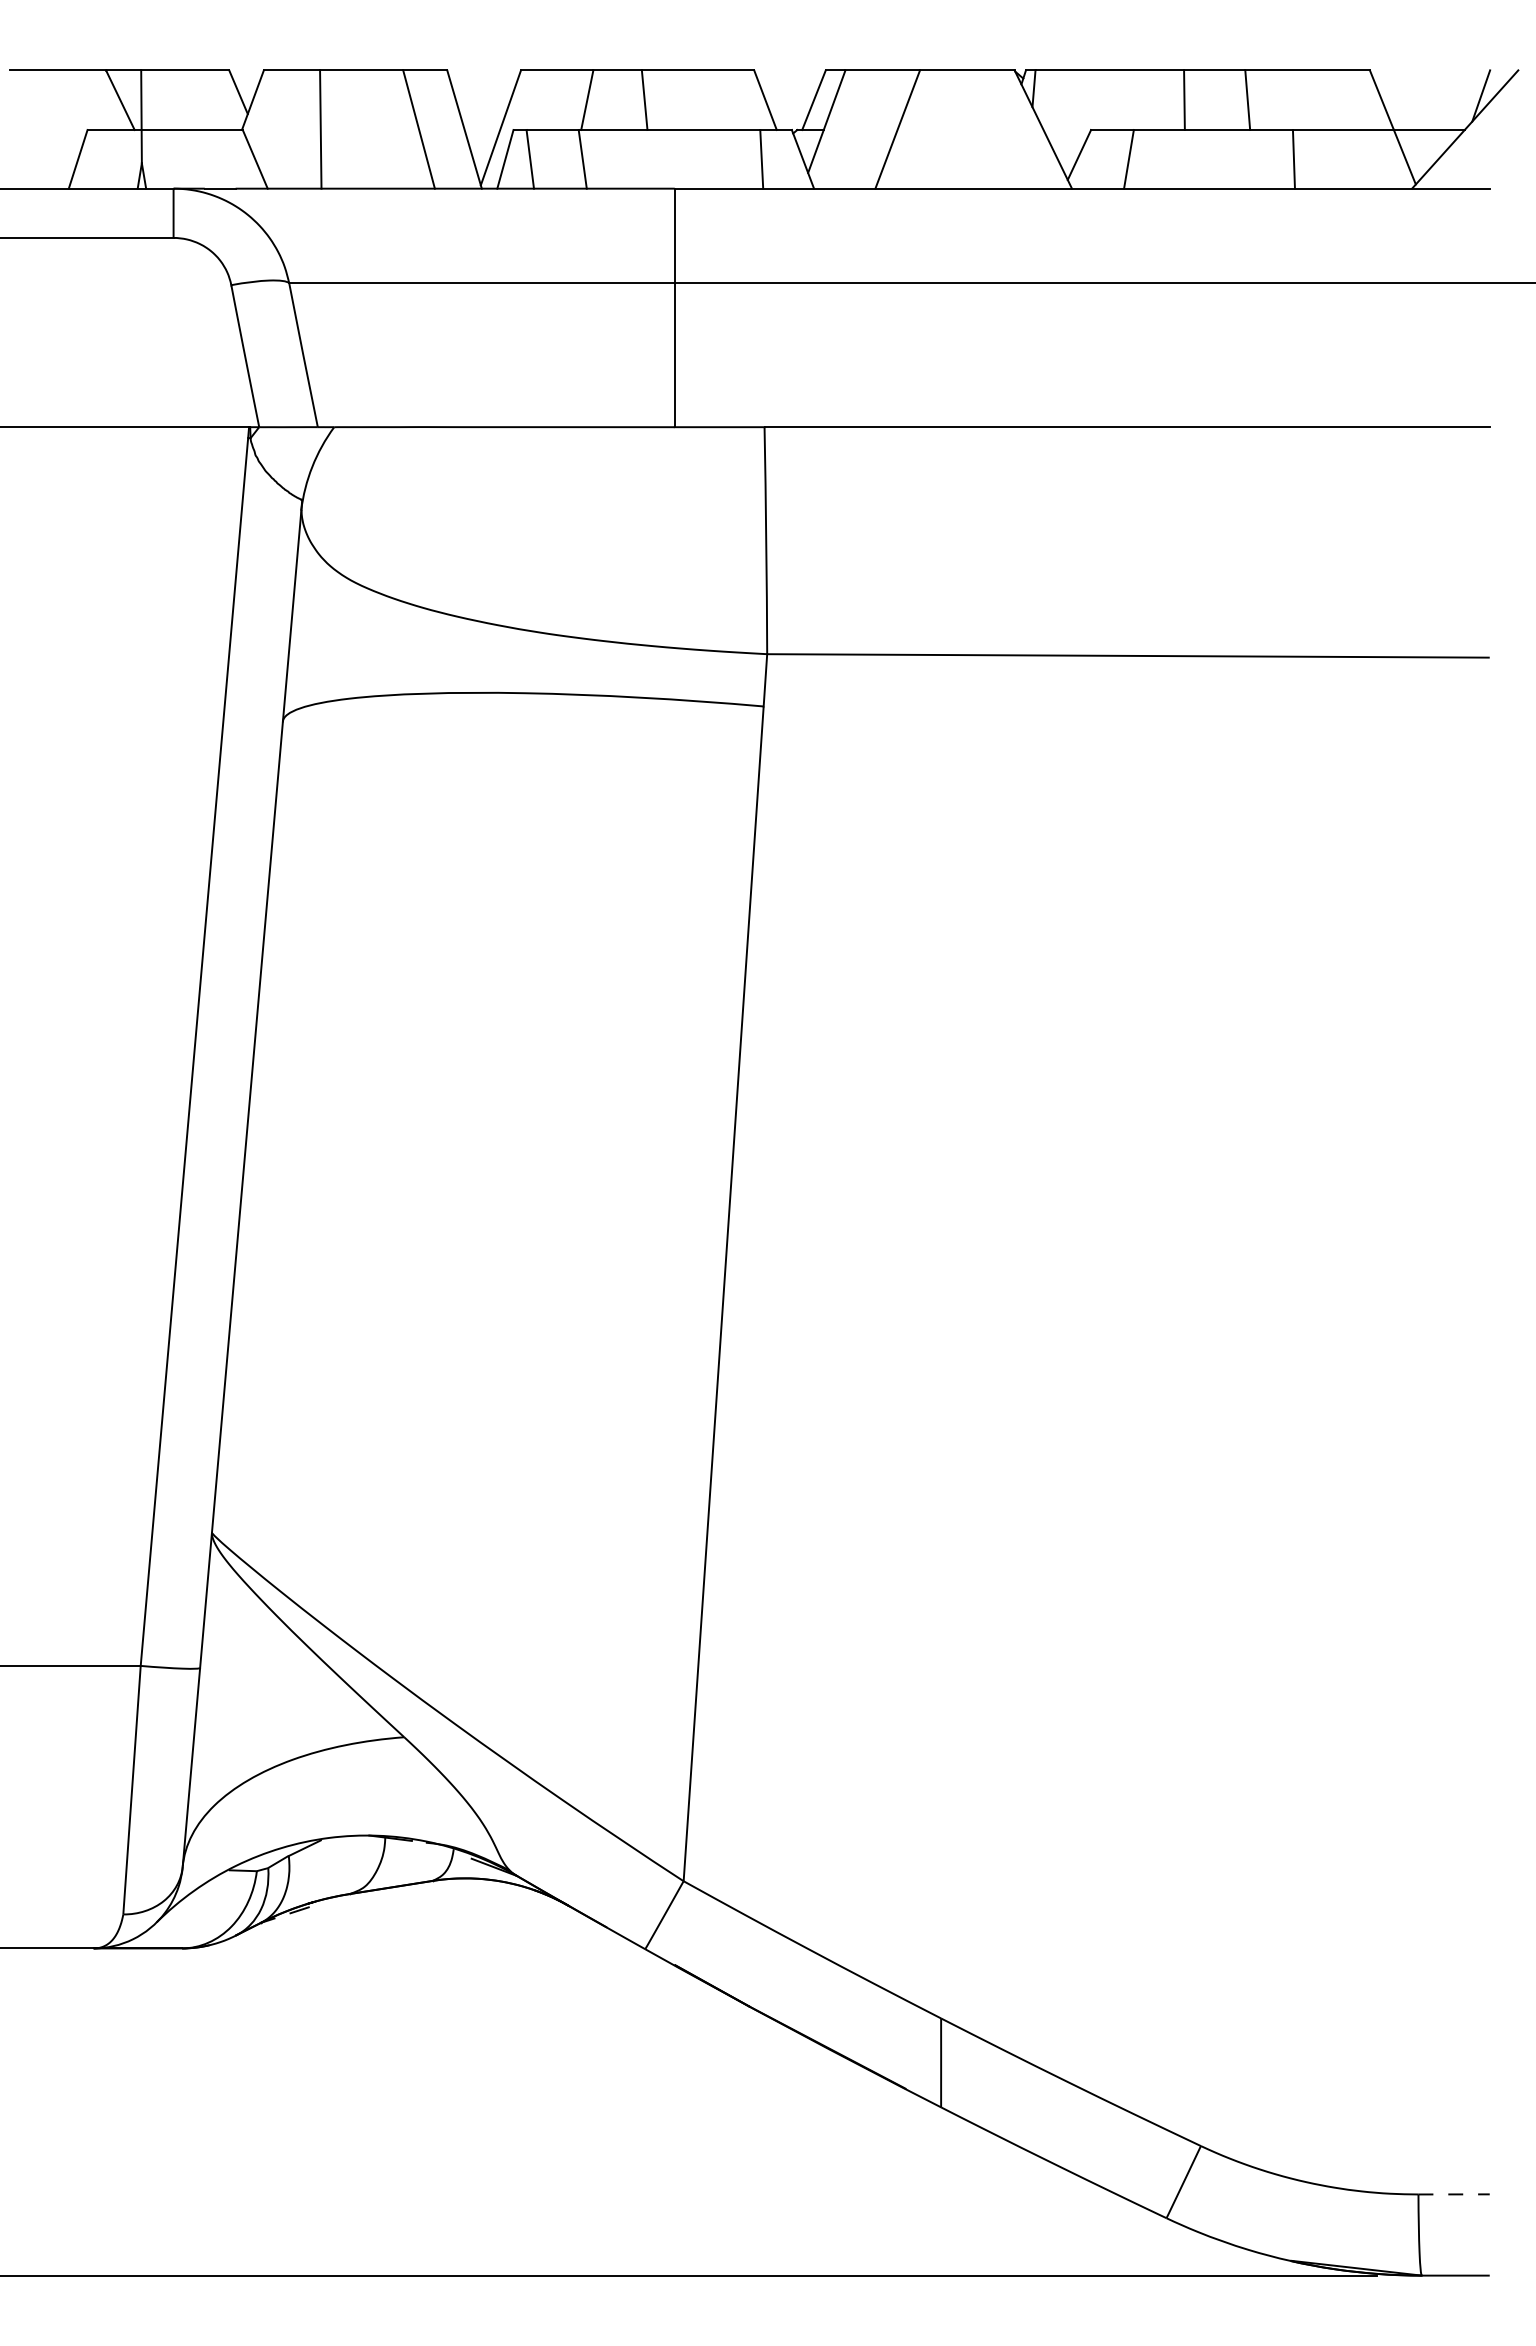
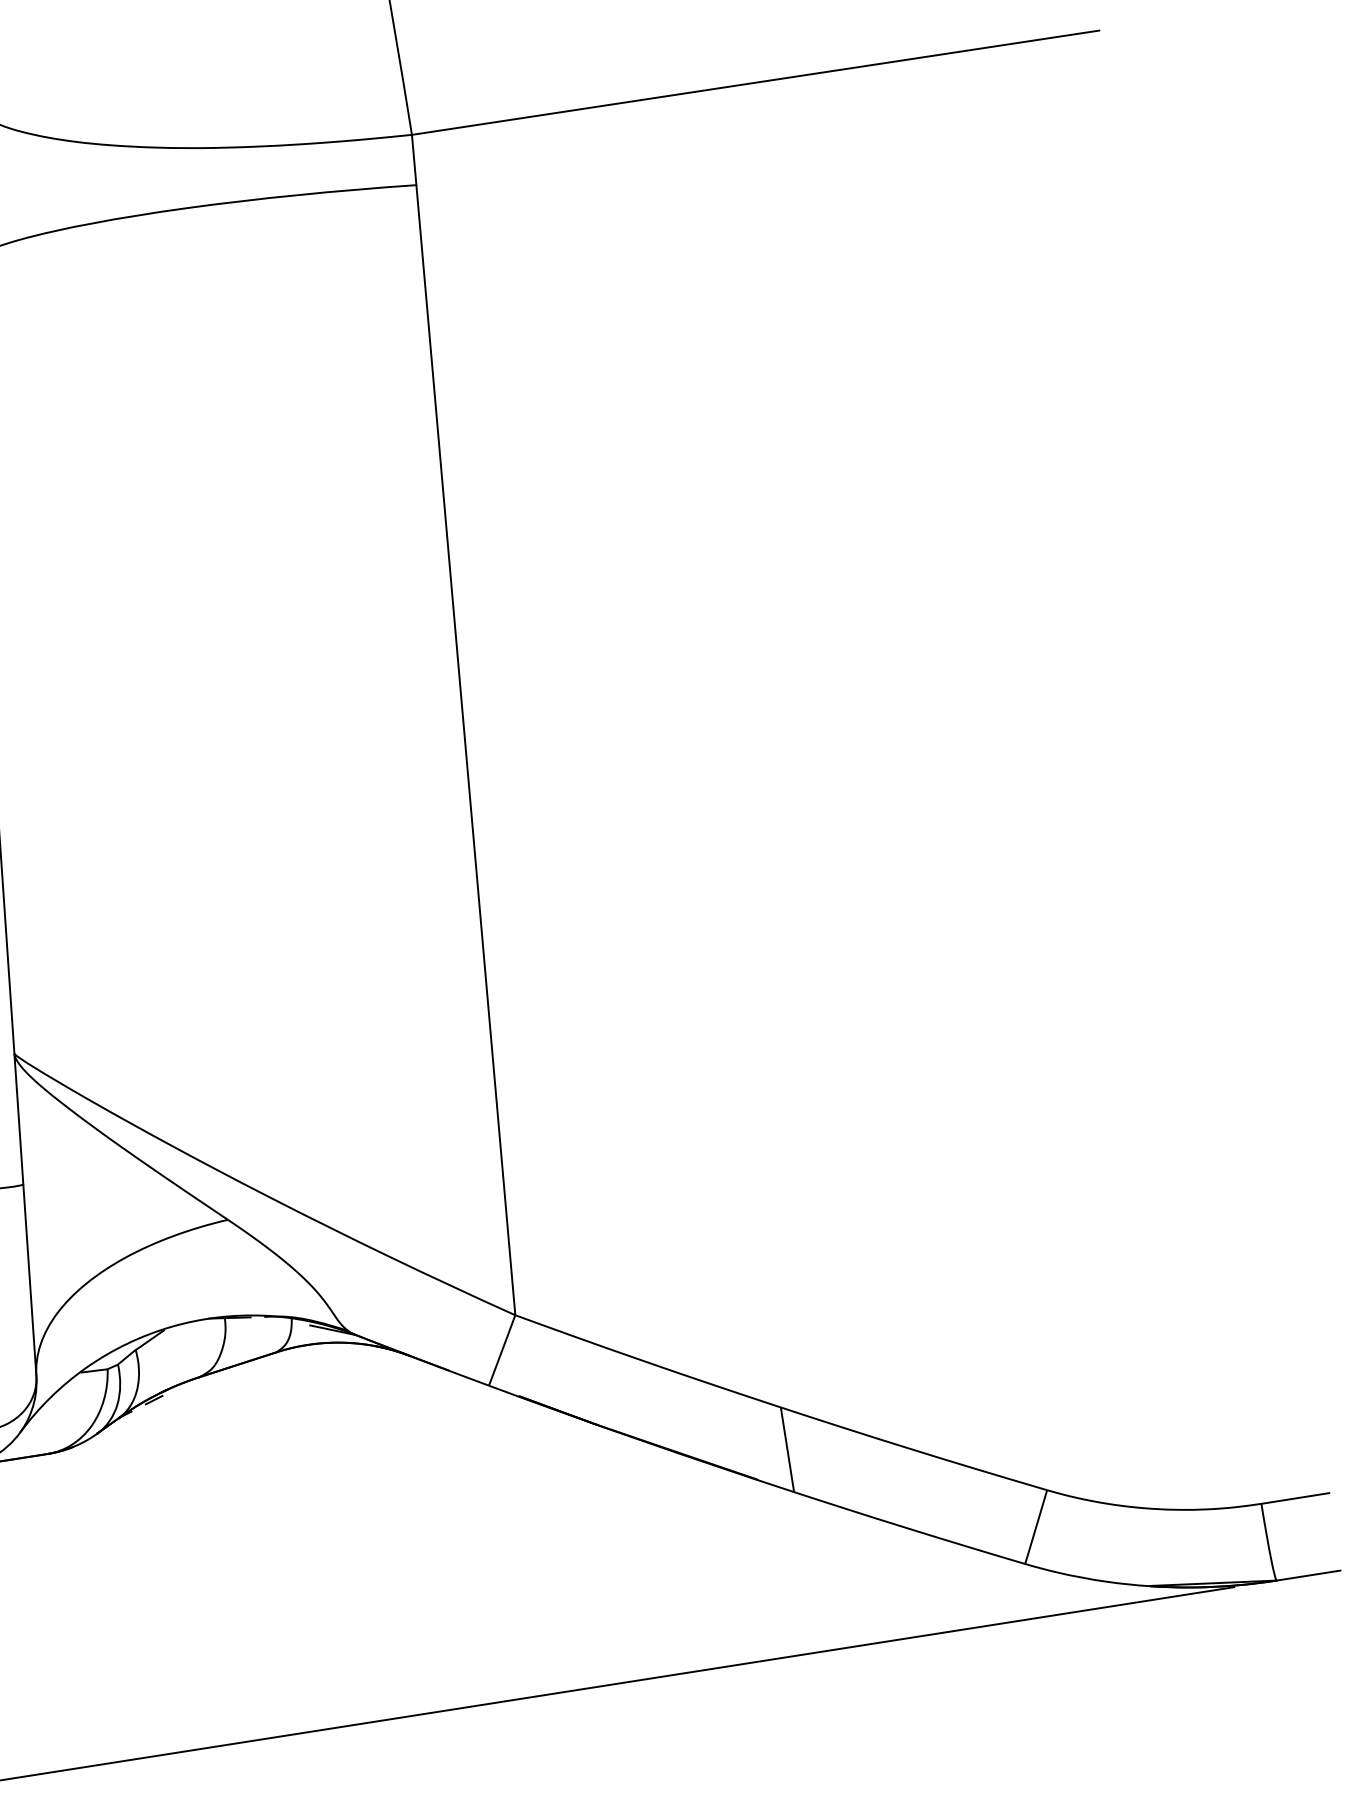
line: (1454, 2194) -> (1295, 1498), dashed -> solid

